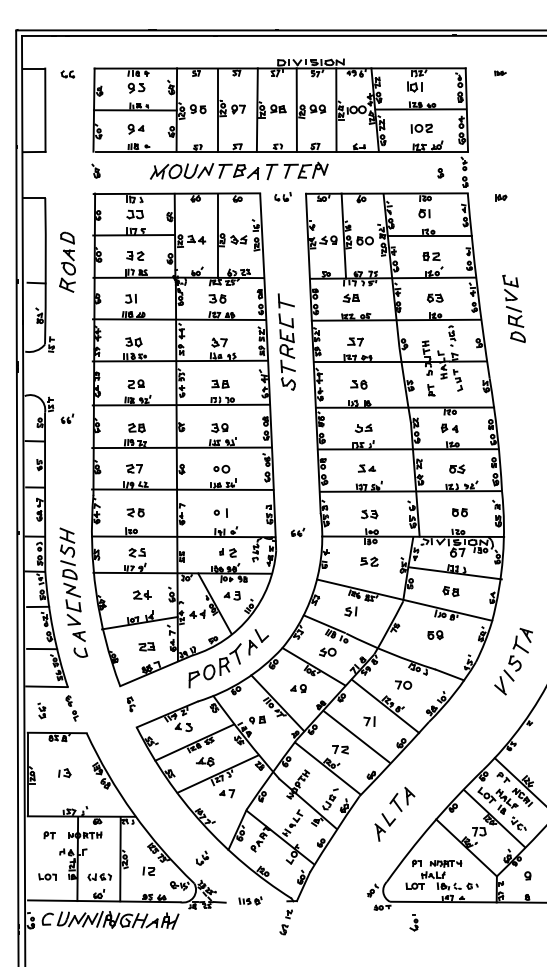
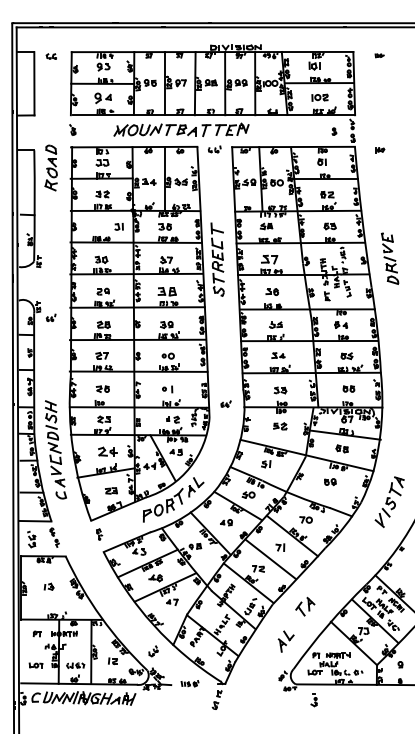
part: (135, 128) -> (102, 97), size x1.4
part: (67, 261) -> (51, 167), moved
part: (130, 298) -> (118, 226), moved
part: (513, 308) -> (389, 258), moved
part: (355, 341) -> (269, 259), size x1.4
part: (220, 383) -> (167, 291), size x1.4
part: (142, 594) -> (108, 451), size x1.4
part: (41, 710) -> (31, 539), size x1.4
part: (384, 827) -> (285, 641), moved

